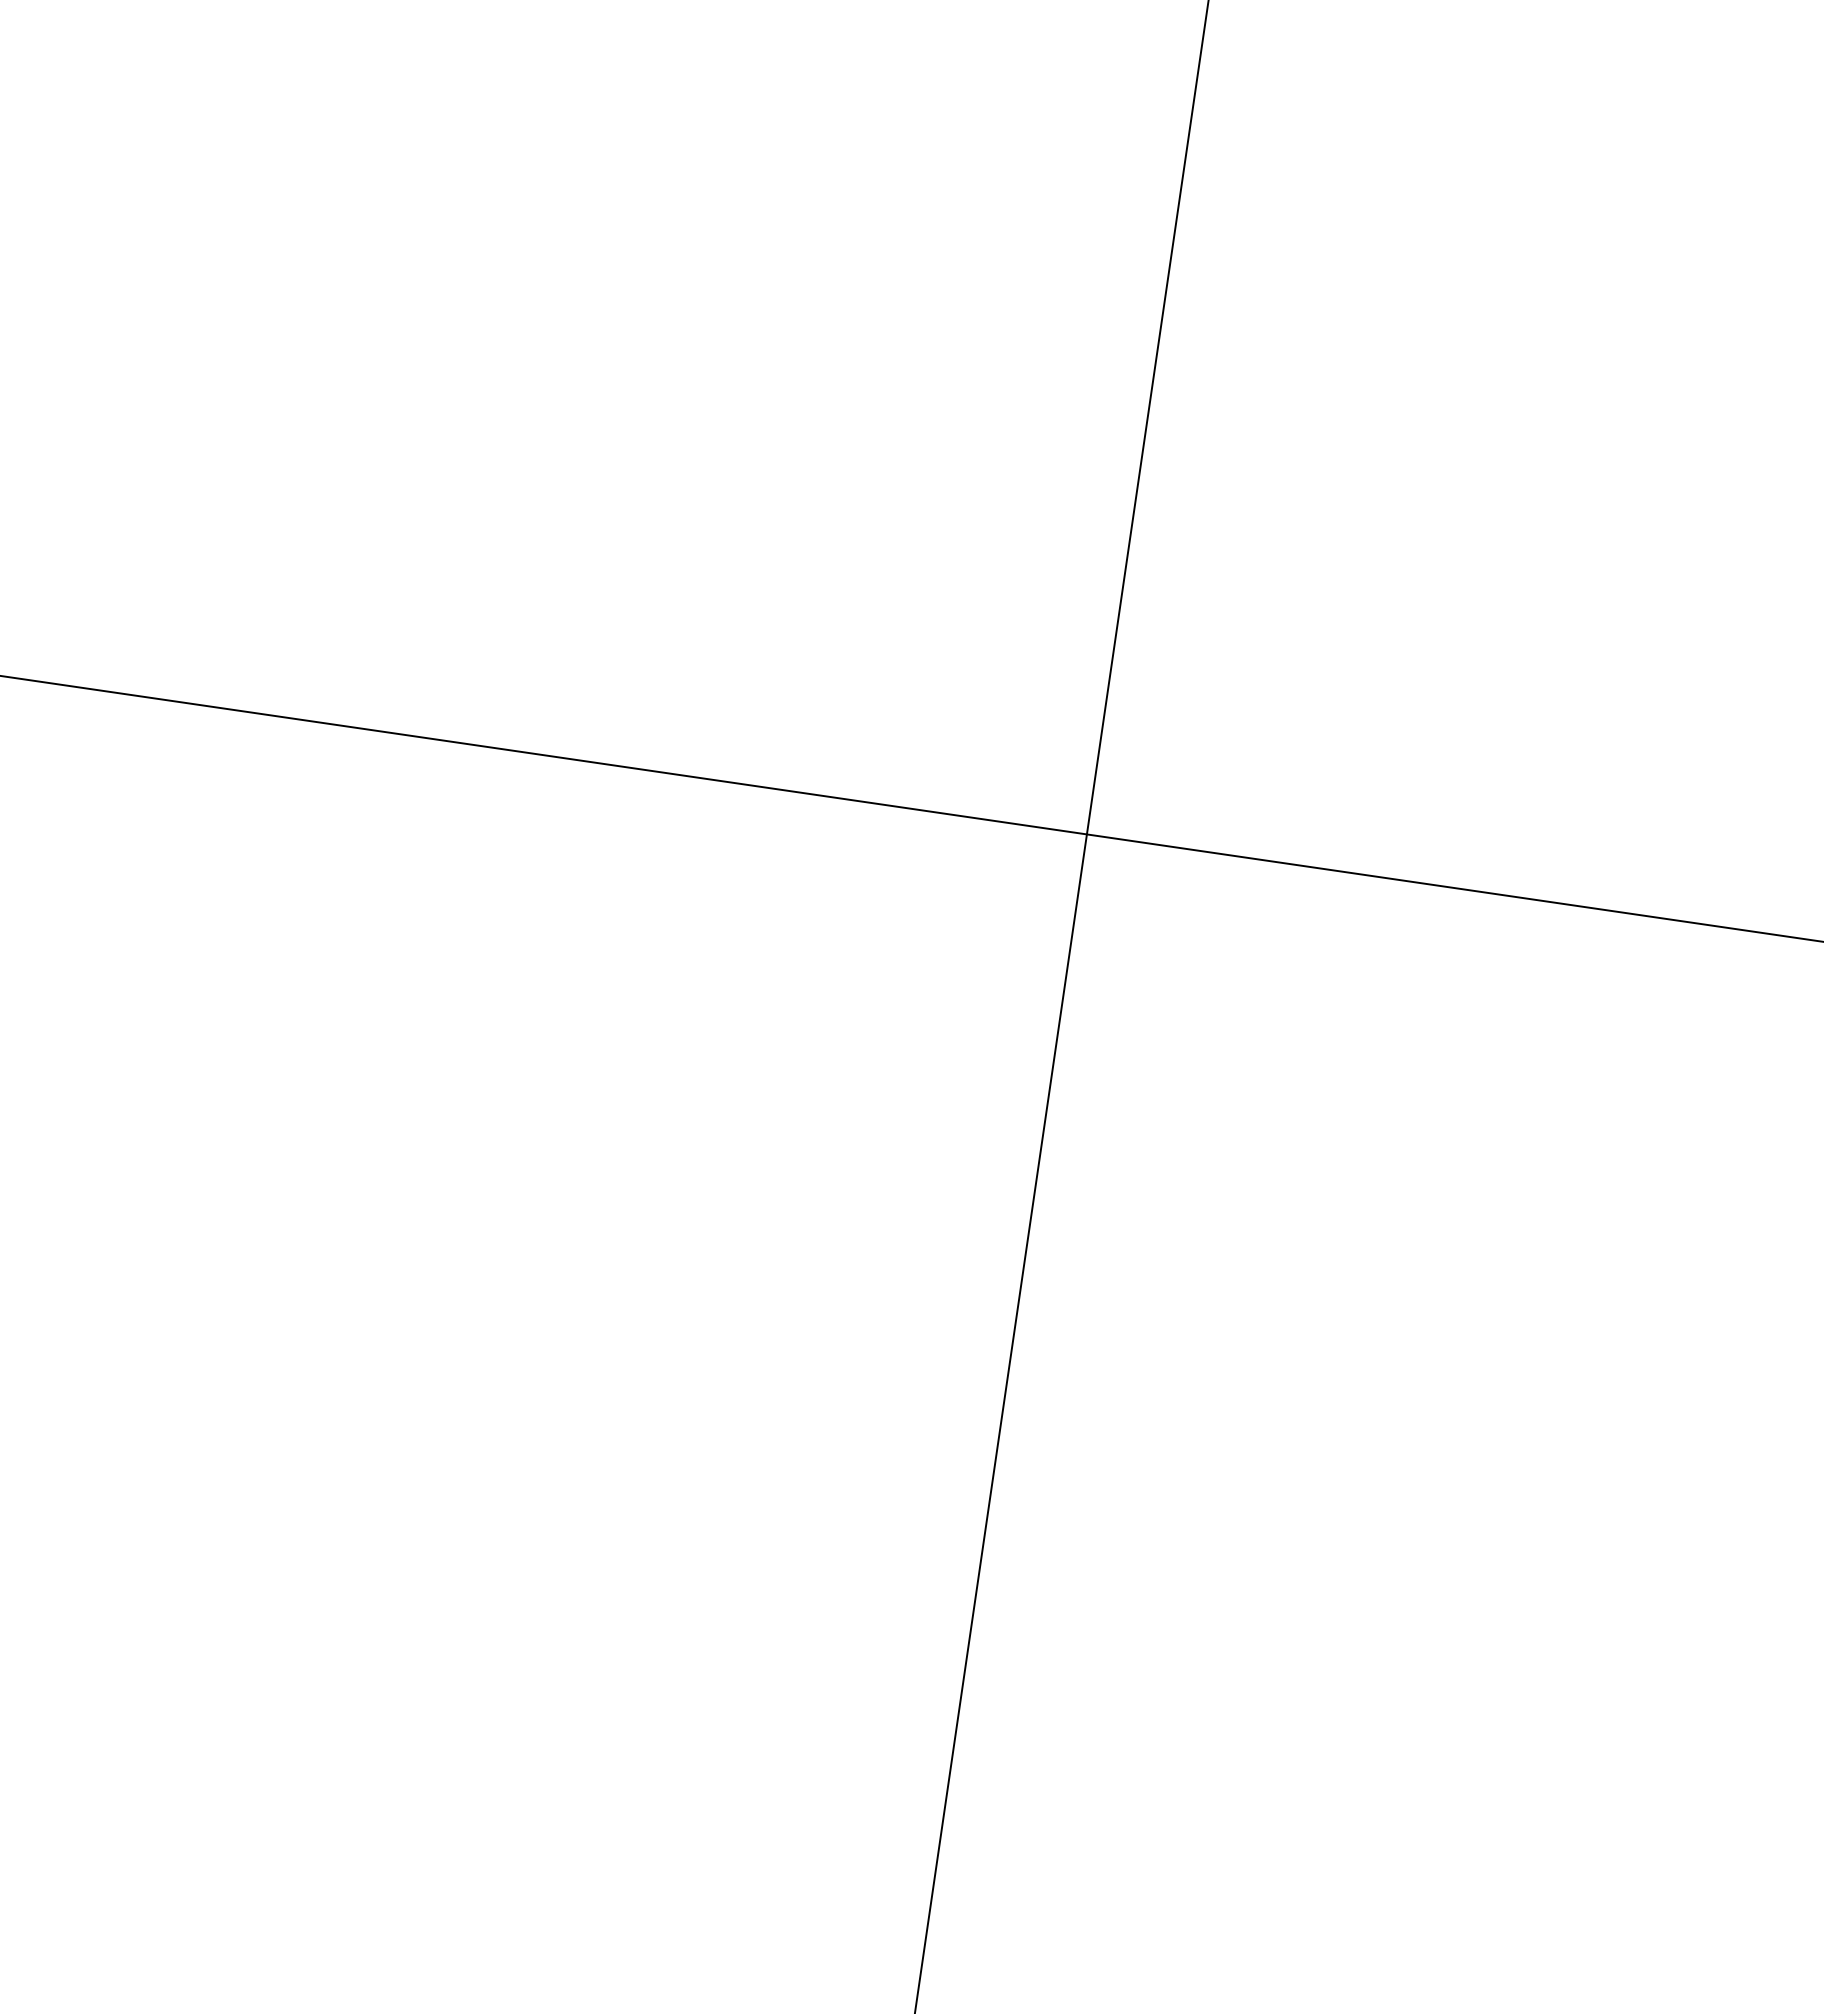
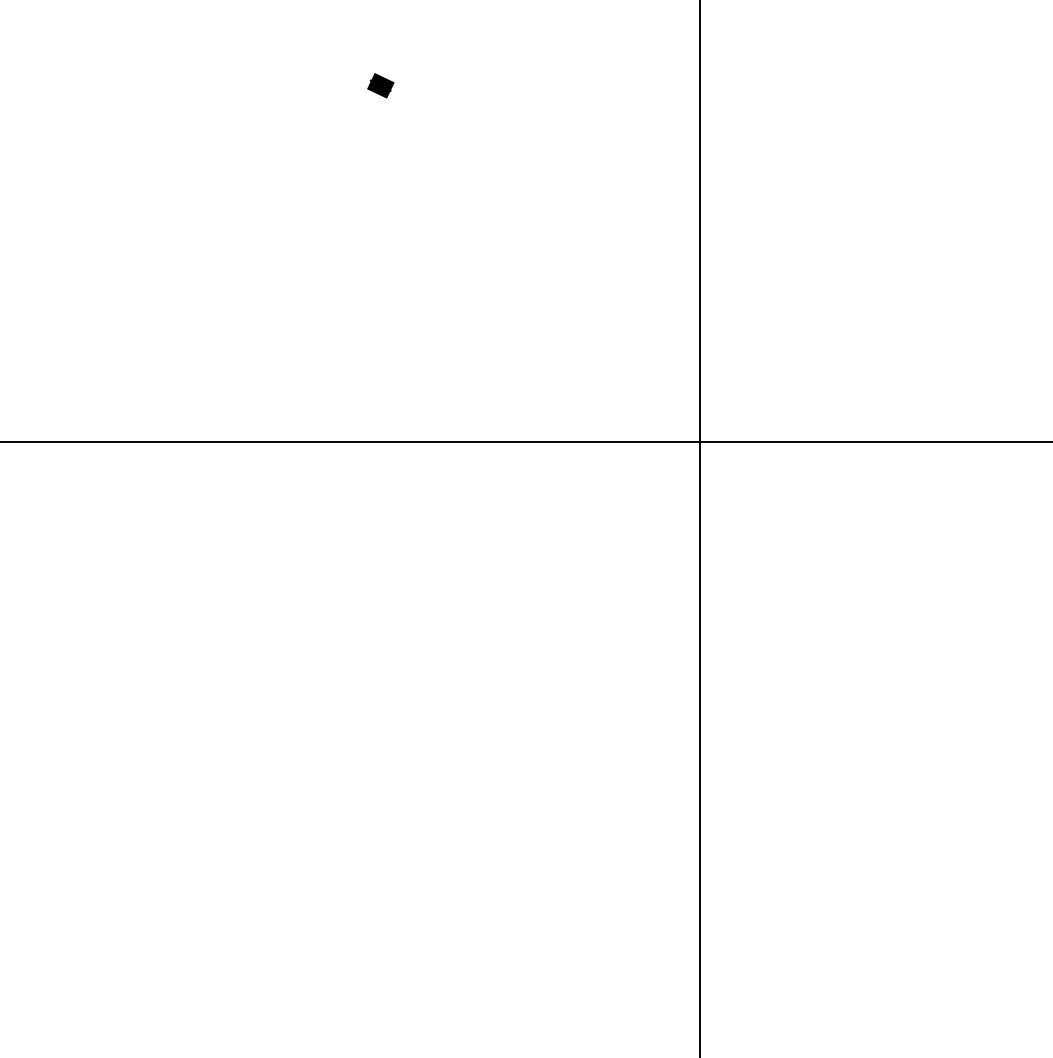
part: (569, 55) -> (380, 85), added

